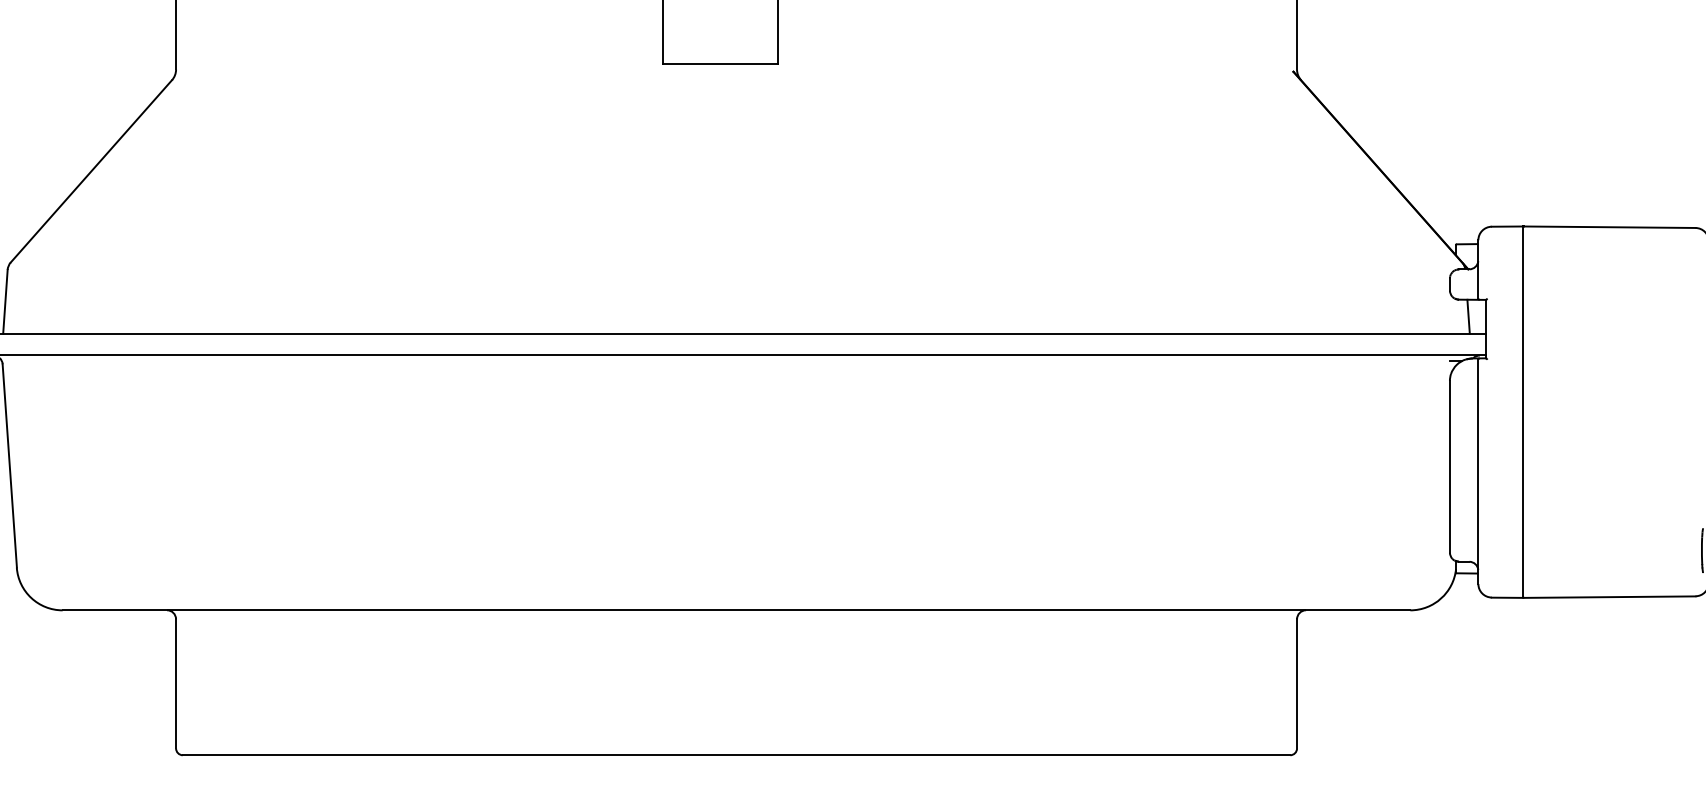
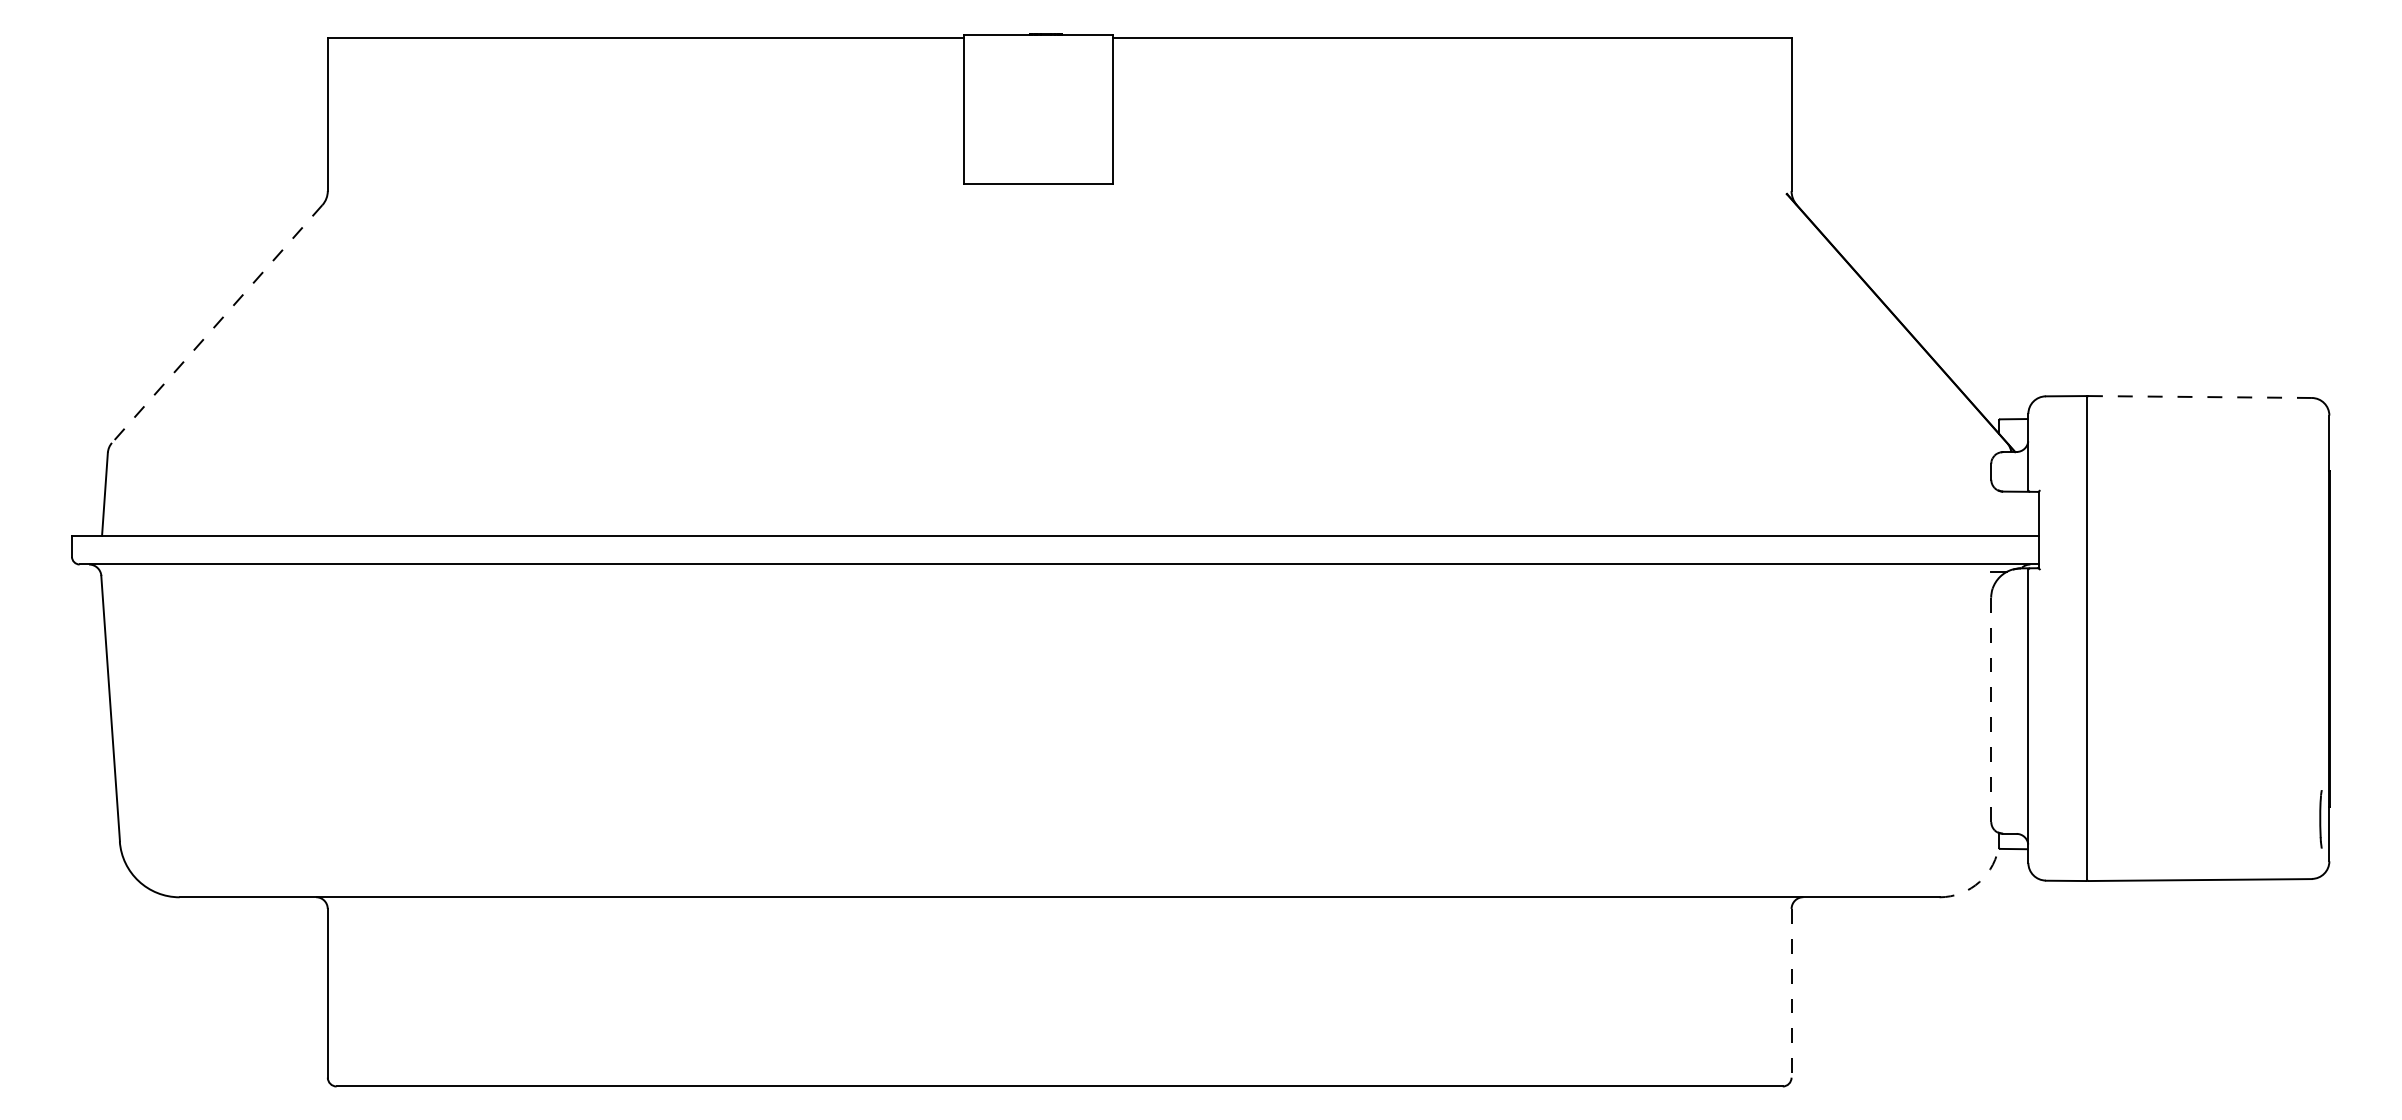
line: (91, 171) -> (217, 324), solid -> dashed
line: (1610, 227) -> (2200, 397), solid -> dashed
line: (1468, 316) -> (2015, 513), removed
line: (1450, 467) -> (1991, 710), solid -> dashed
arc: (1440, 598) -> (1979, 881), solid -> dashed
line: (1296, 684) -> (1791, 993), solid -> dashed

